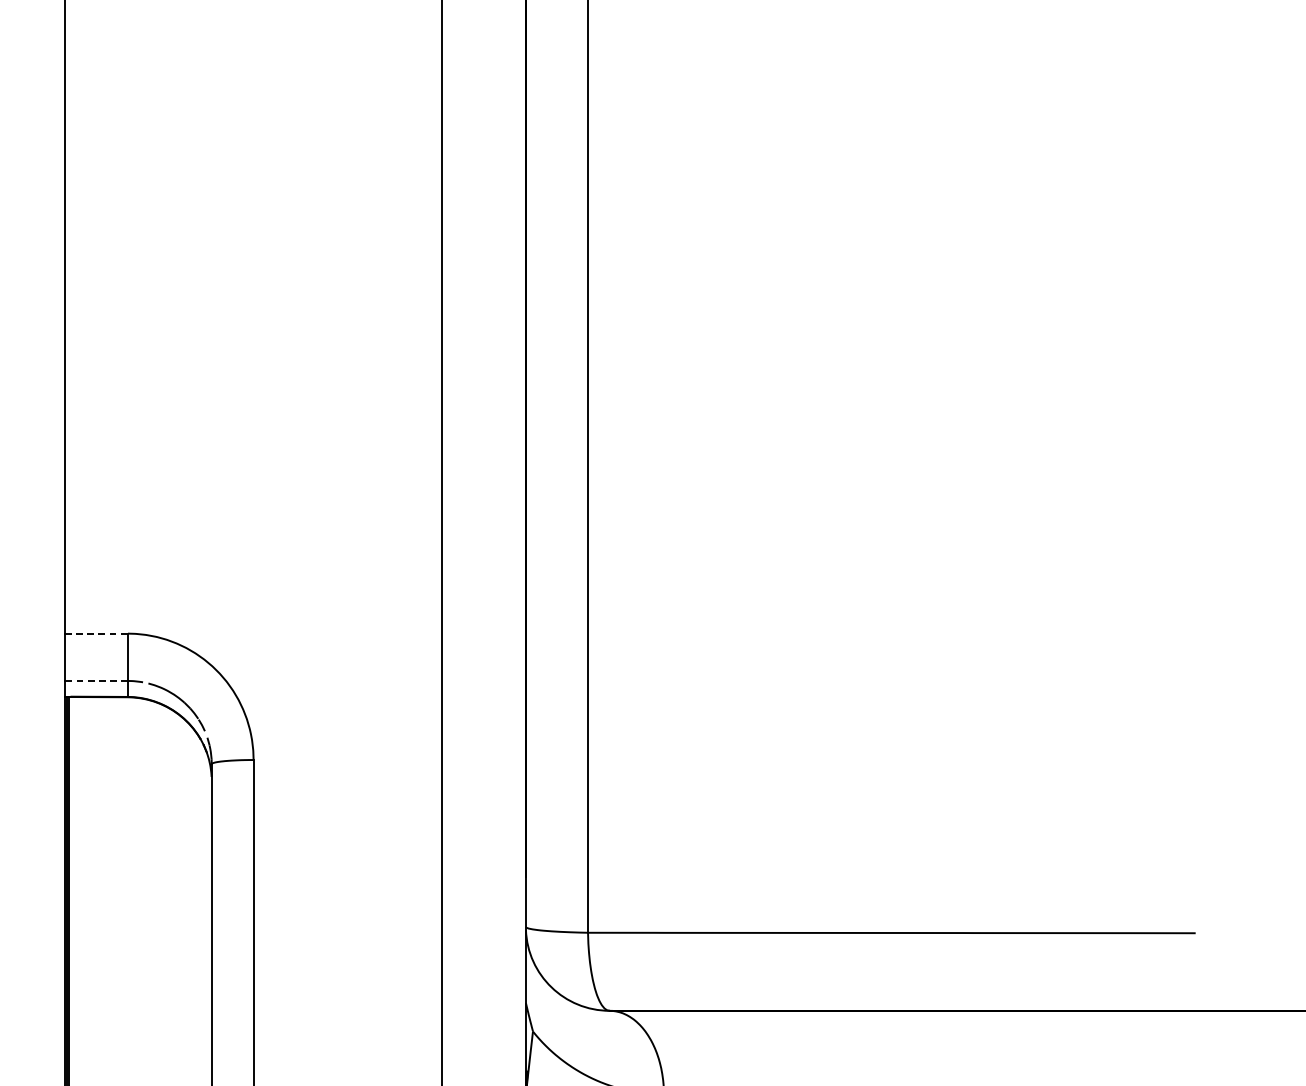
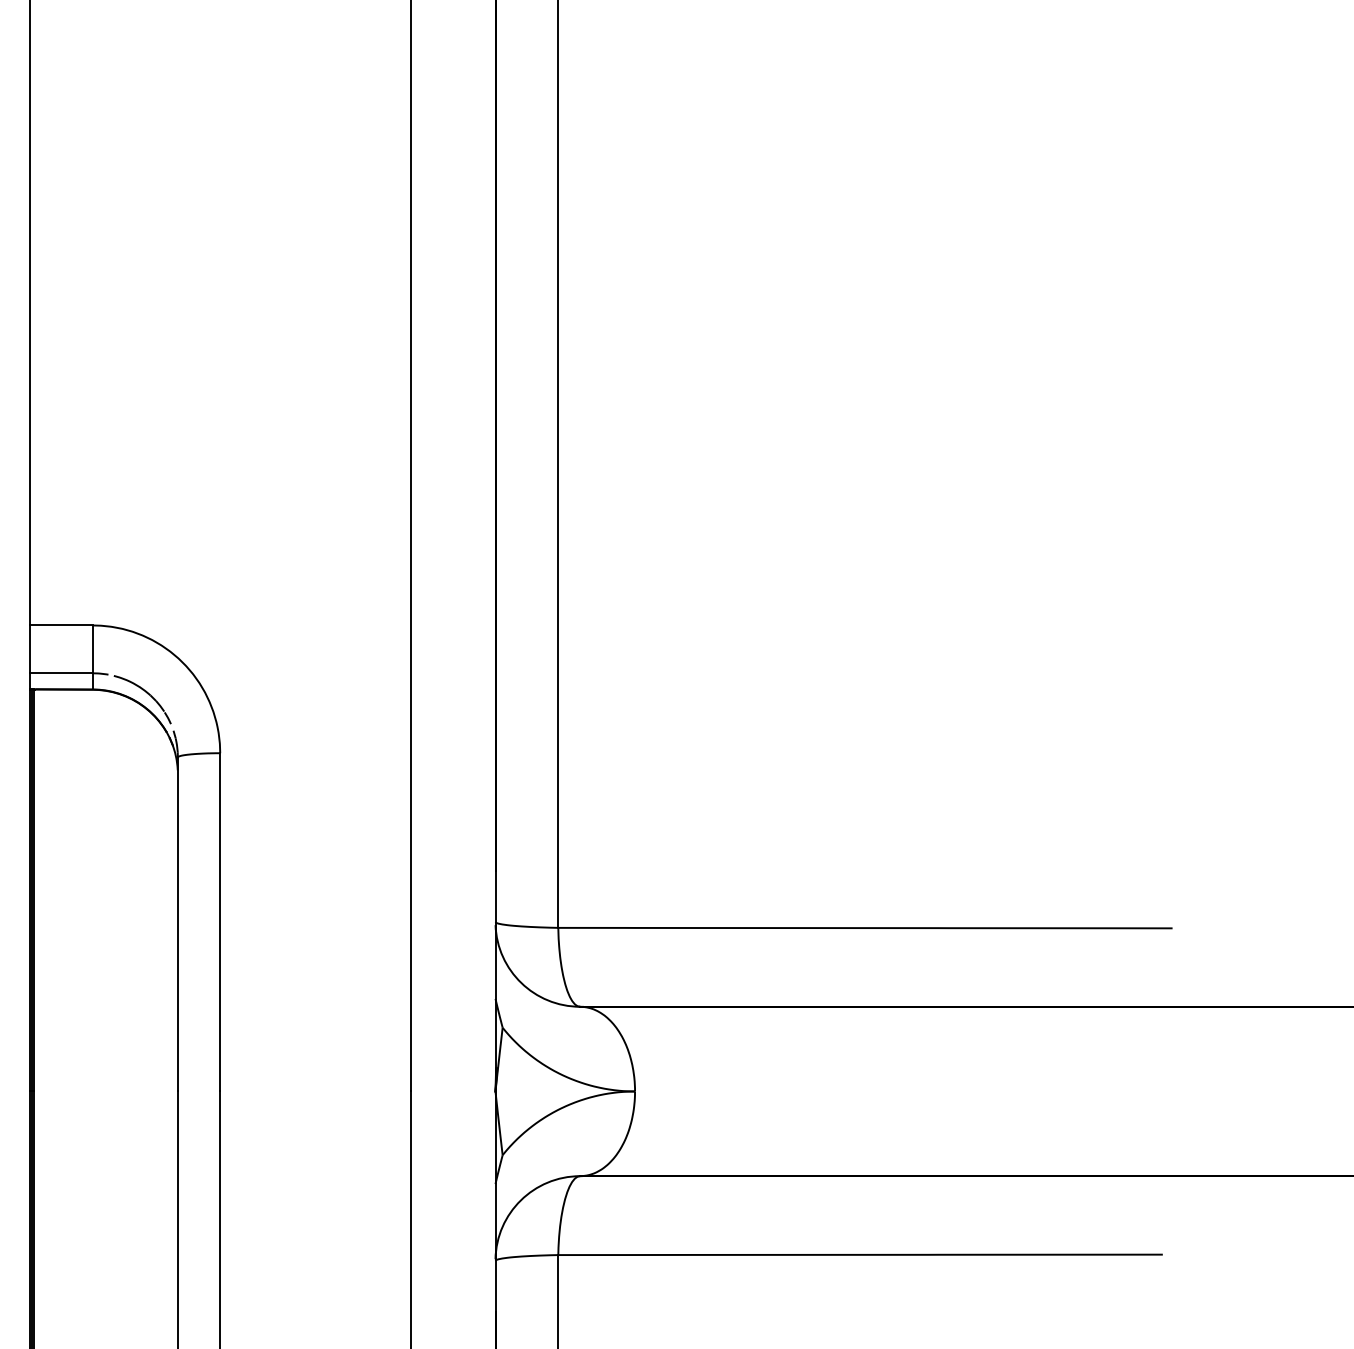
line: (96, 633) -> (61, 625), dashed -> solid
line: (96, 681) -> (61, 673), dashed -> solid

